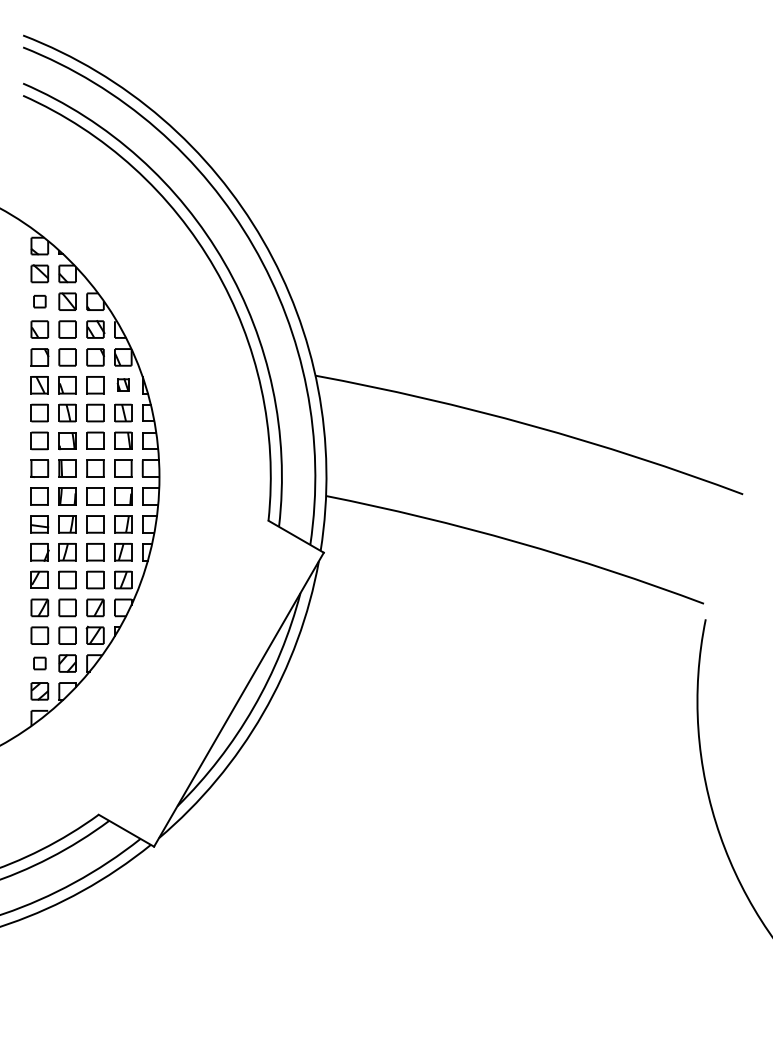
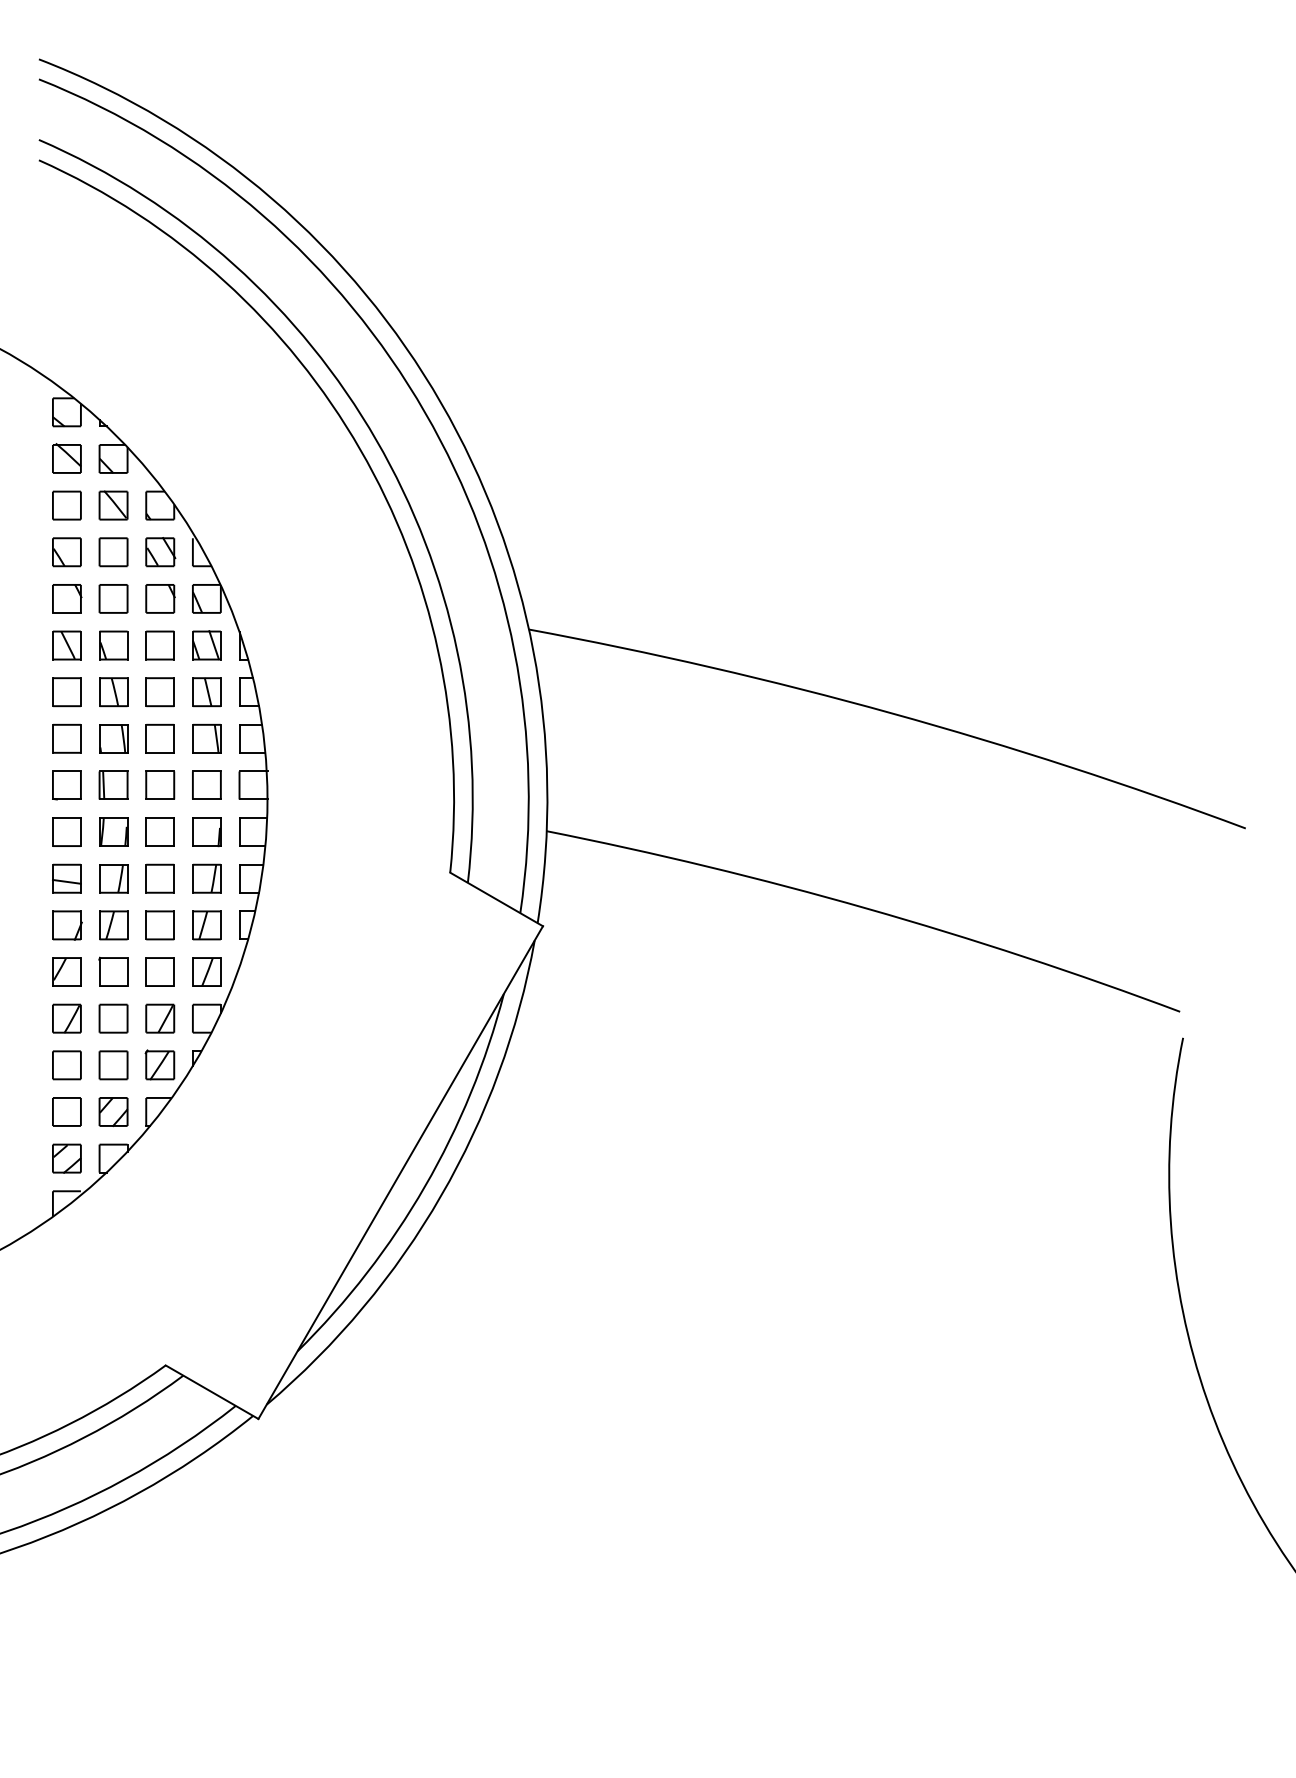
part: (39, 301) -> (66, 505), size x1.43
part: (123, 384) -> (207, 644), size x1.43
part: (39, 663) -> (66, 1111), size x1.43

